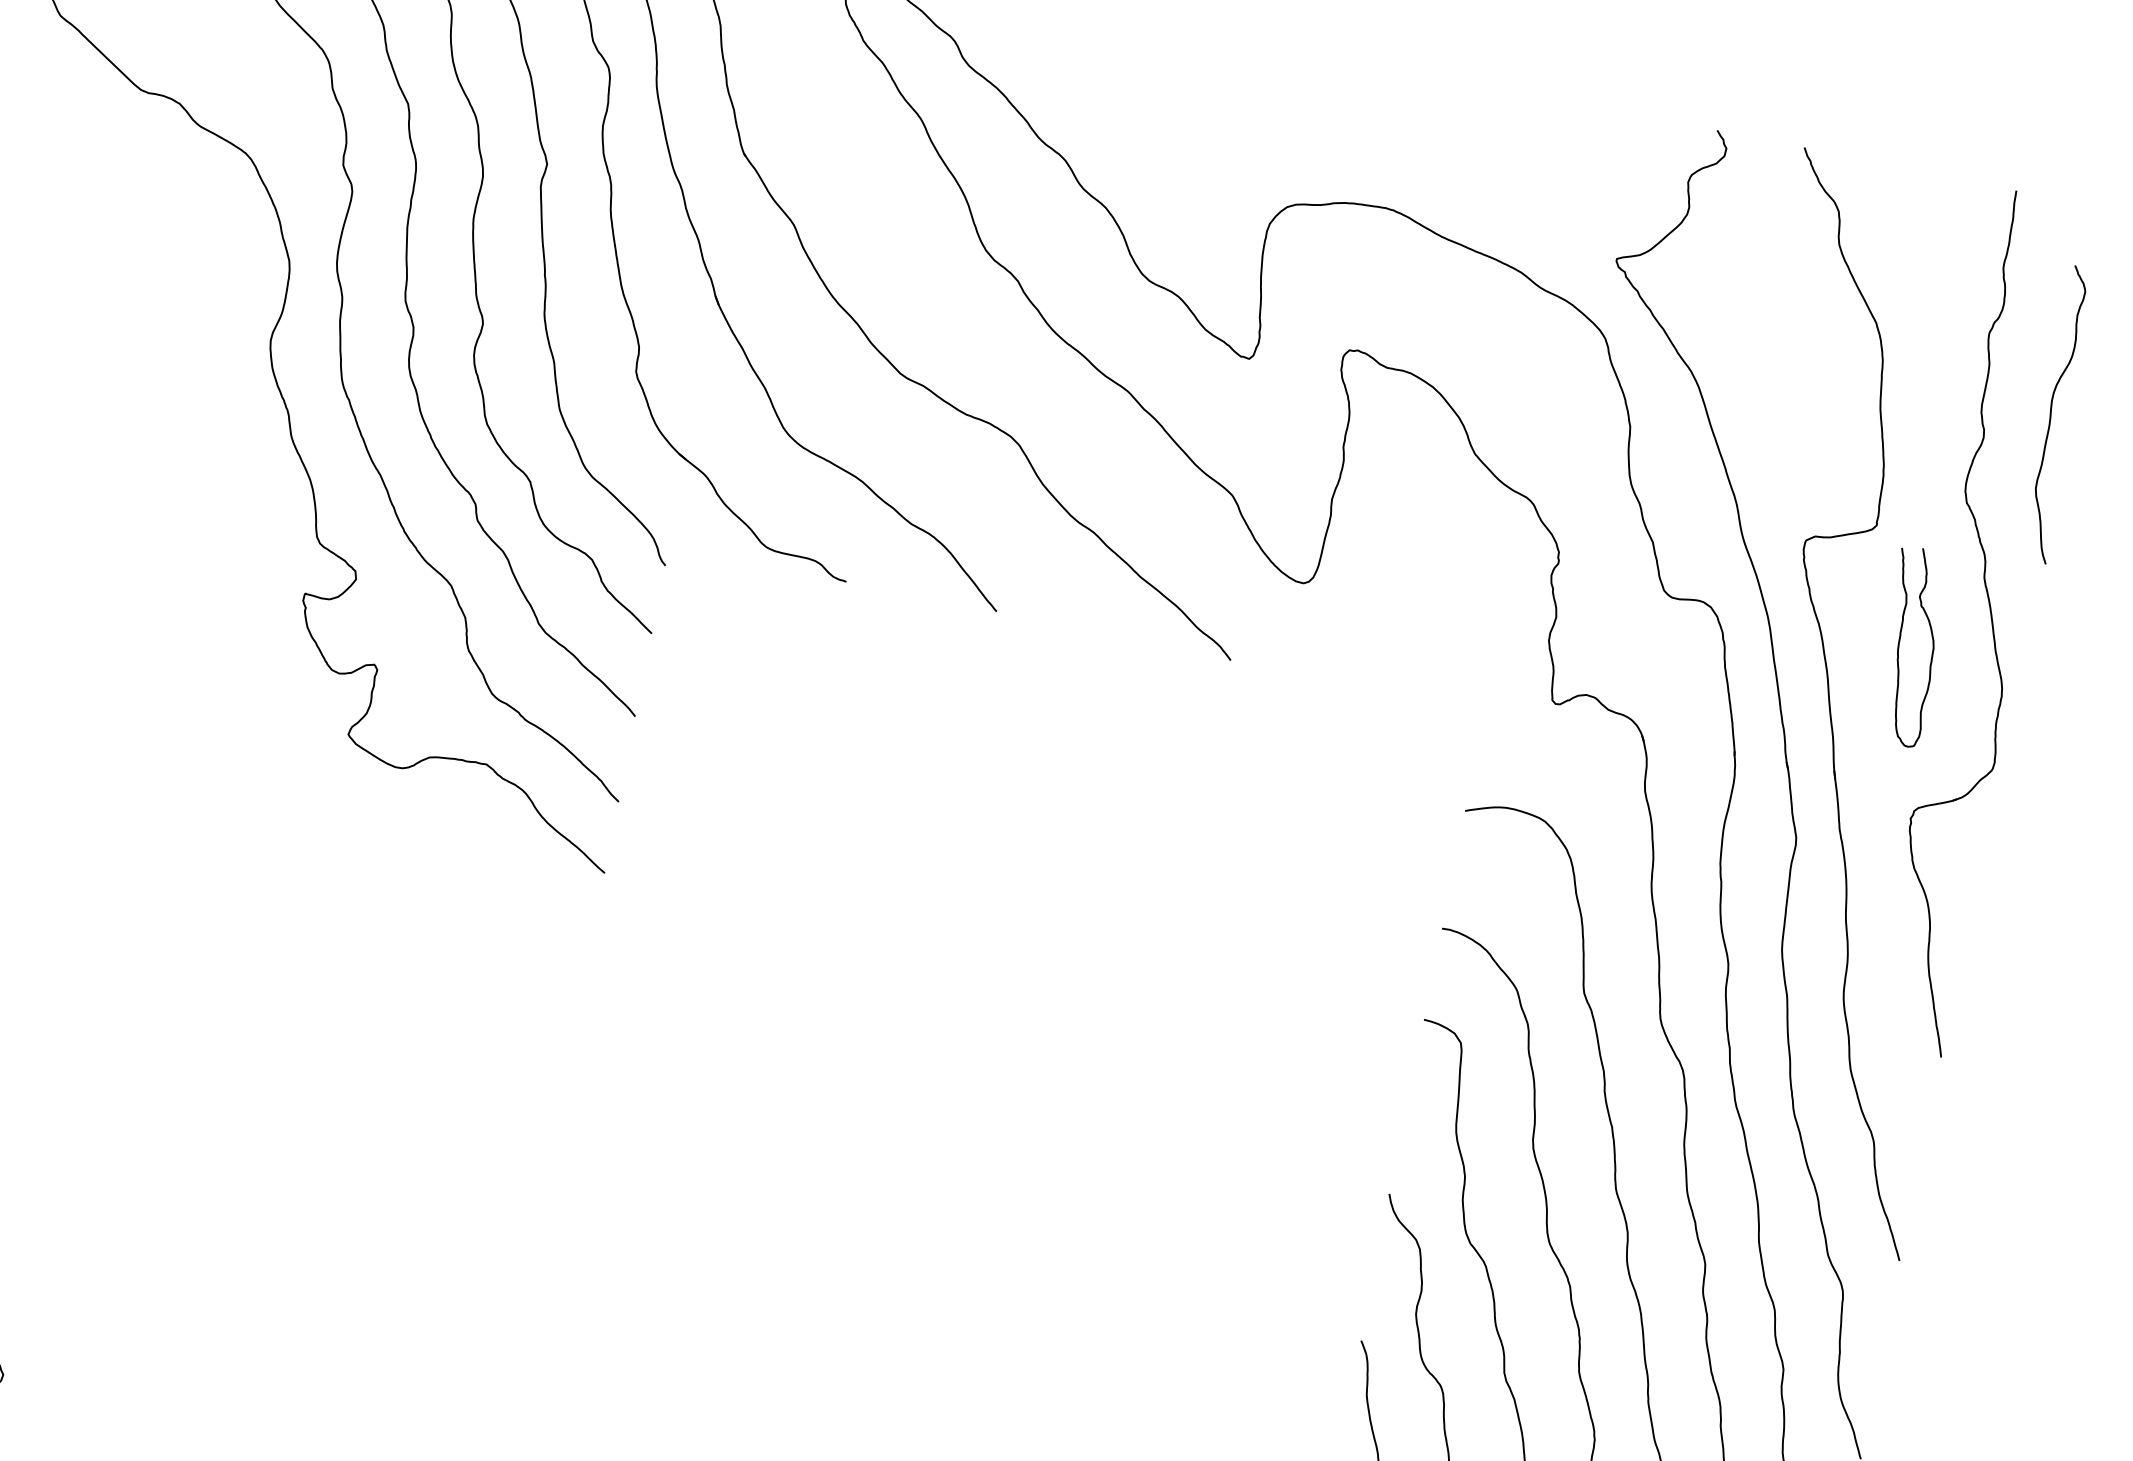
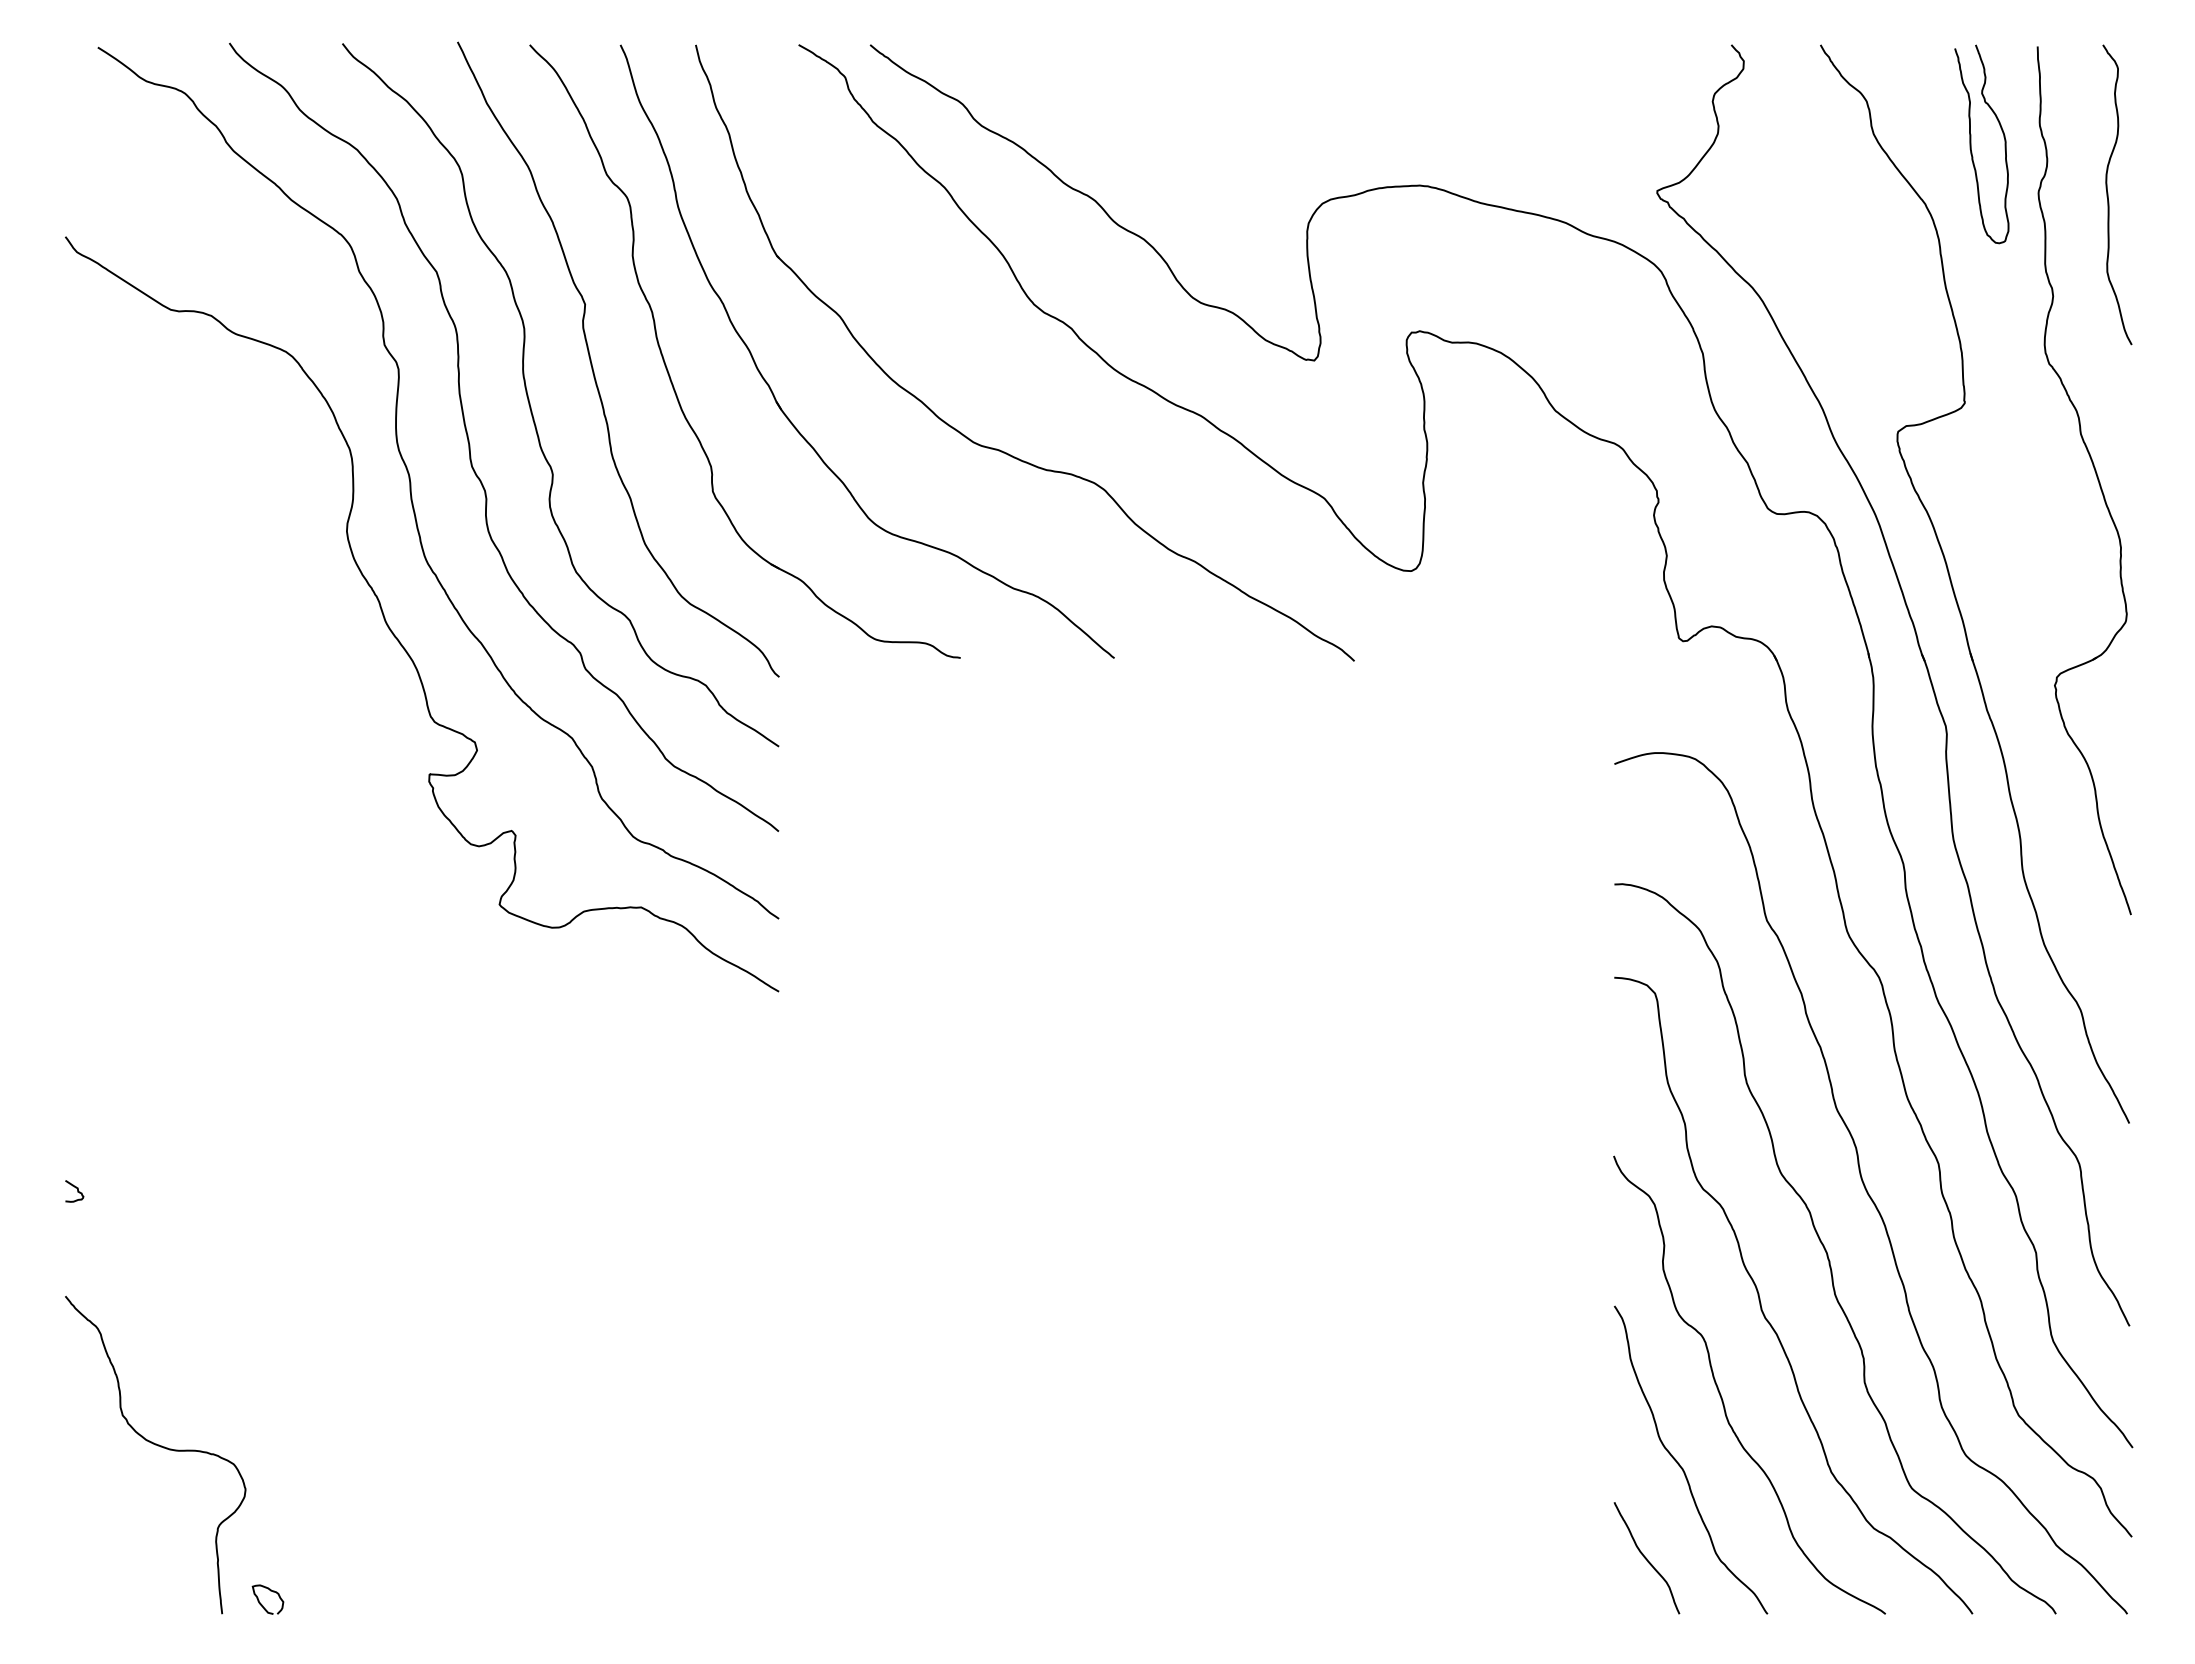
curve: (2051, 412) -> (2108, 194), moved
curve: (1899, 644) -> (1971, 144), moved

